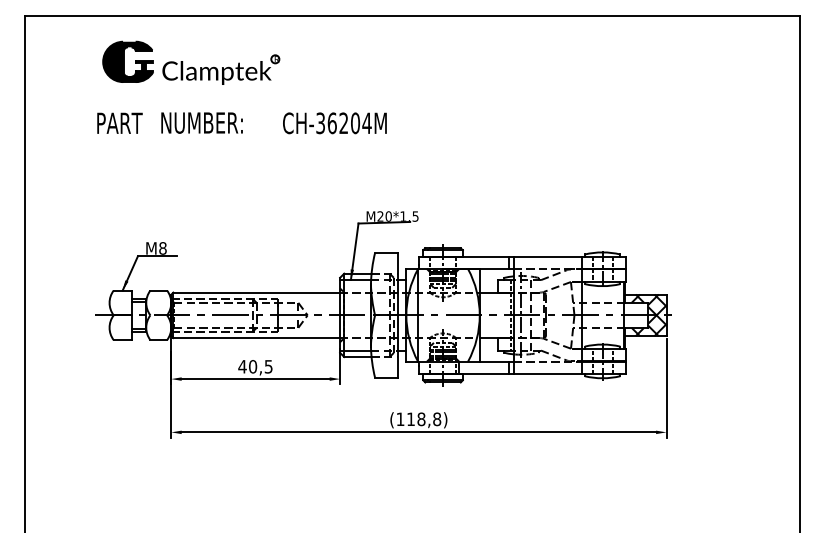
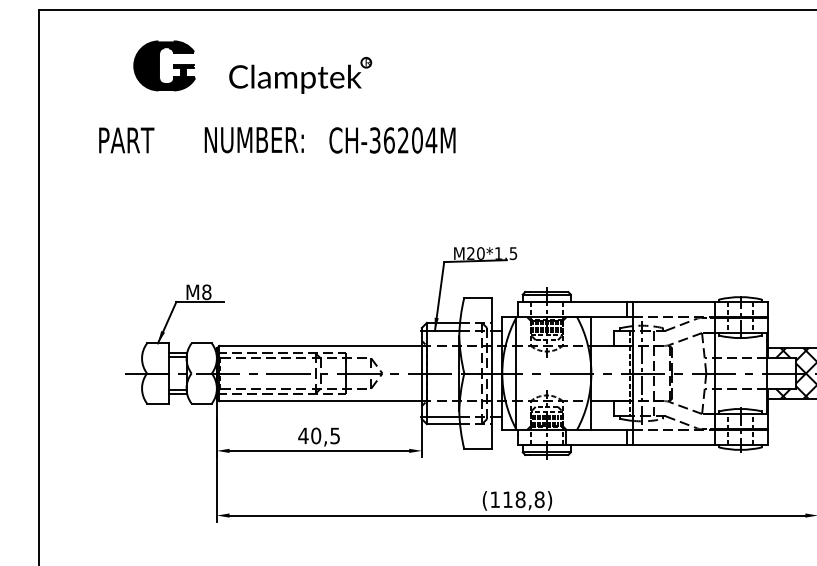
part: (221, 69) -> (300, 75), moved
text: (119, 122) -> (126, 139), moved
text: (334, 123) -> (391, 140), moved

